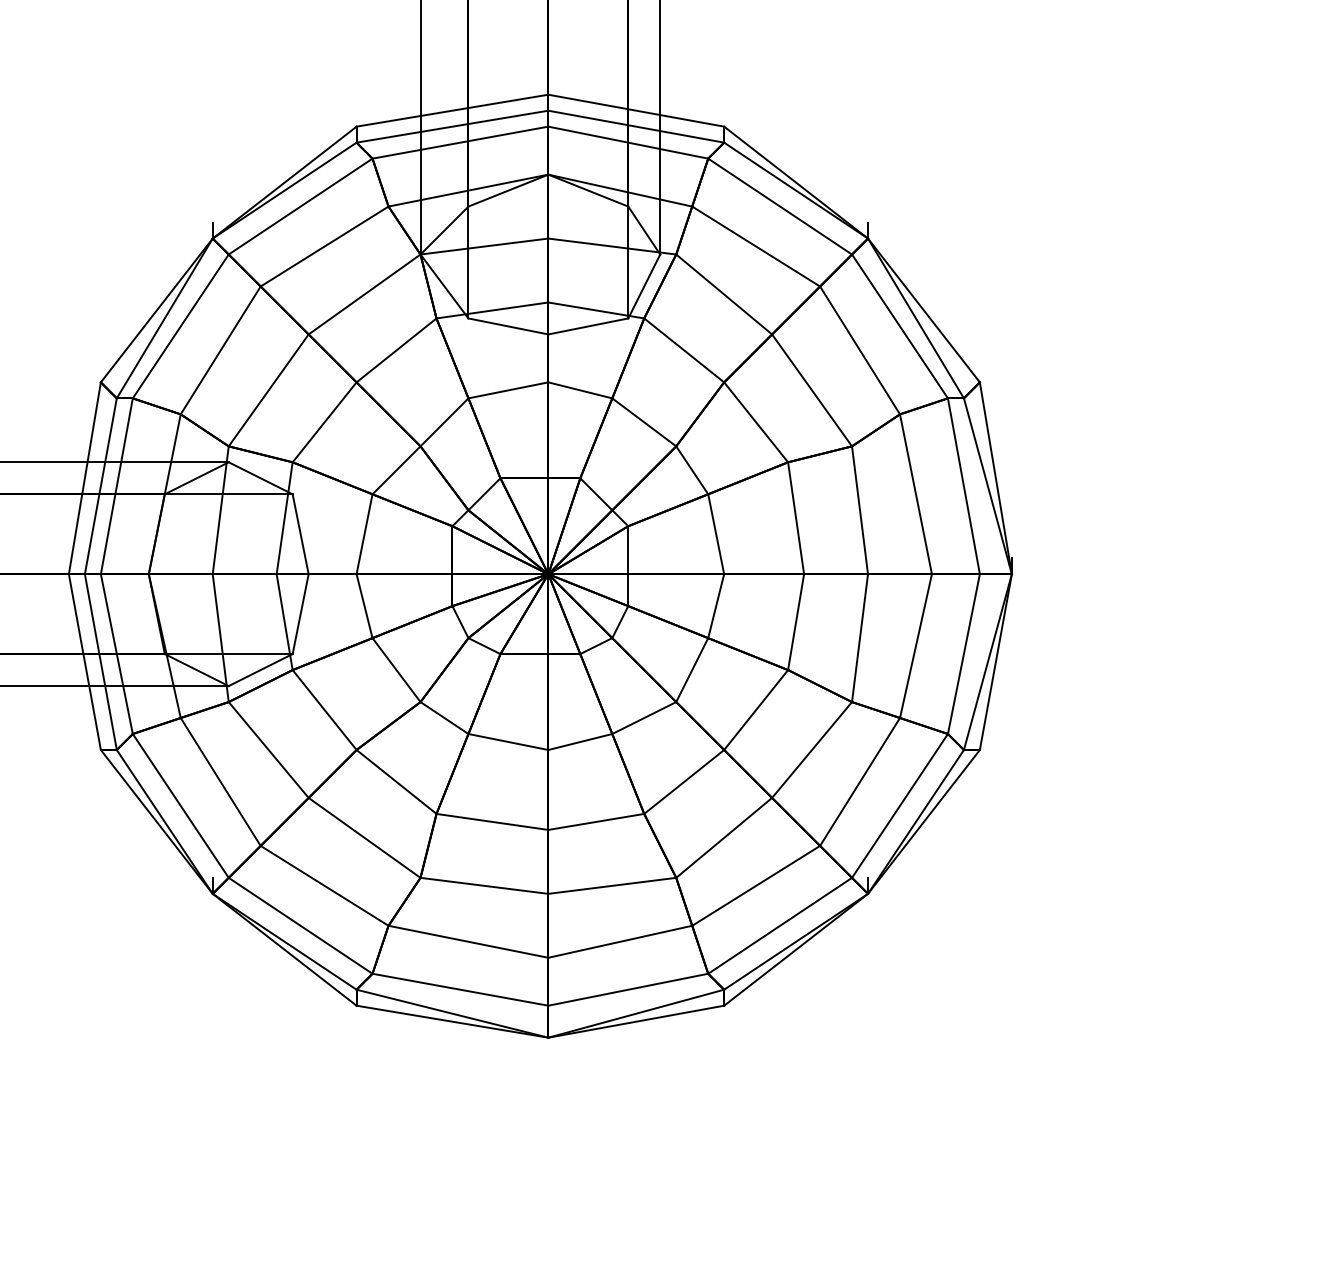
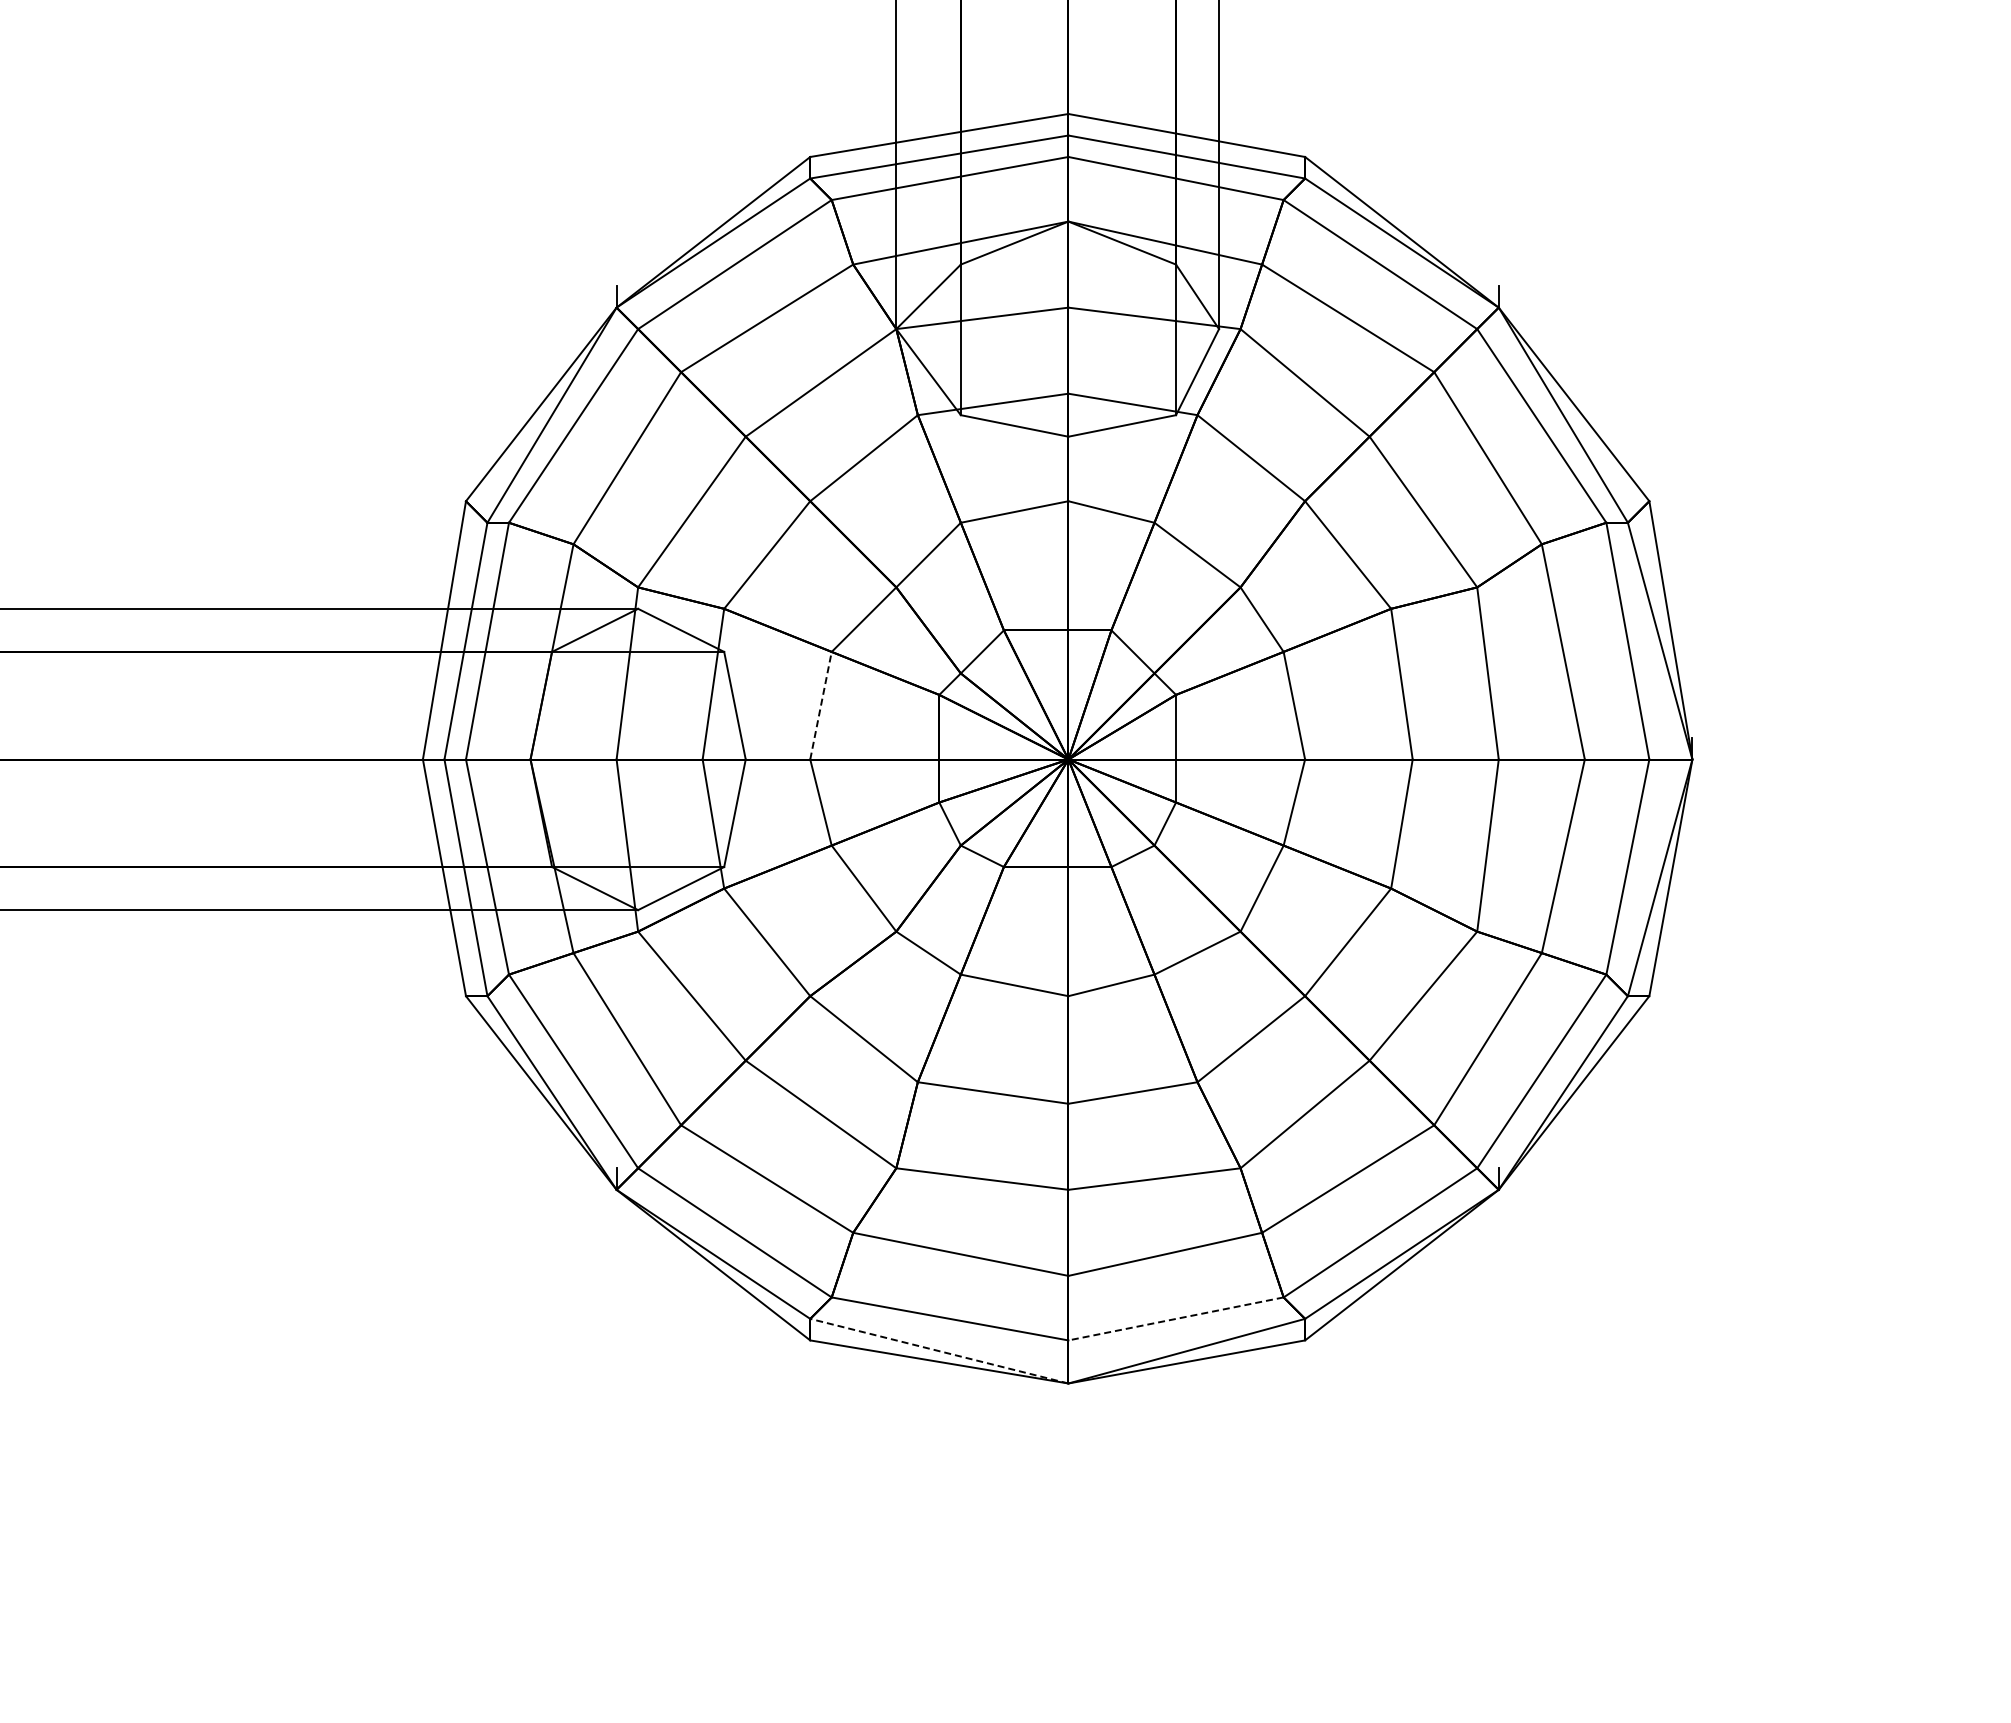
line: (364, 534) -> (820, 705), solid -> dashed
line: (628, 989) -> (1176, 1318), solid -> dashed
line: (451, 1013) -> (938, 1351), solid -> dashed

